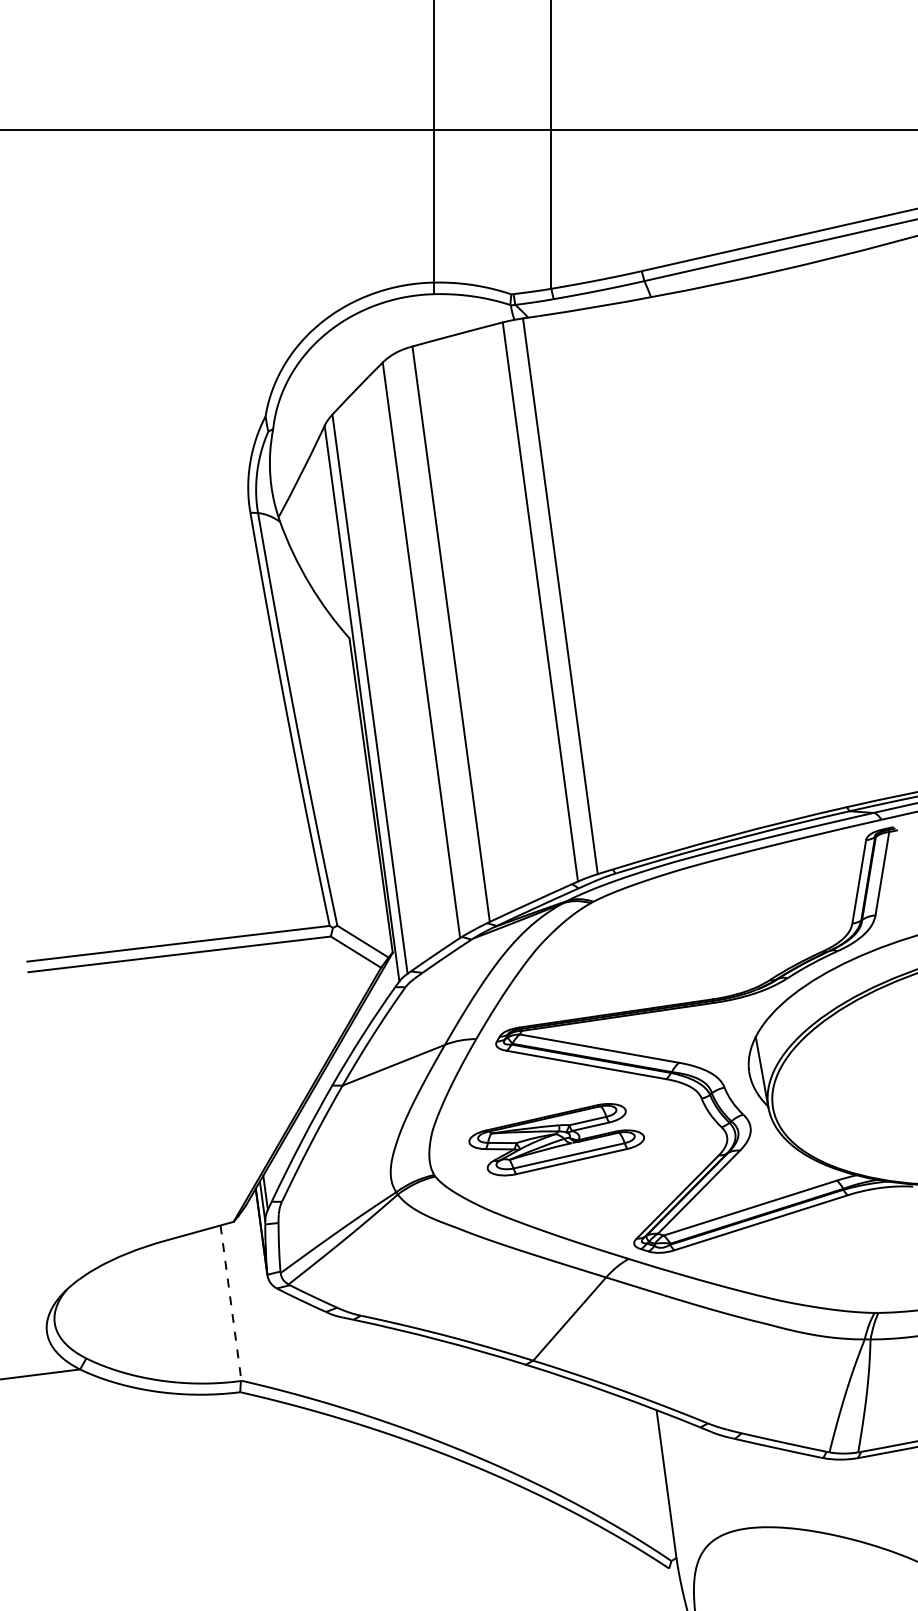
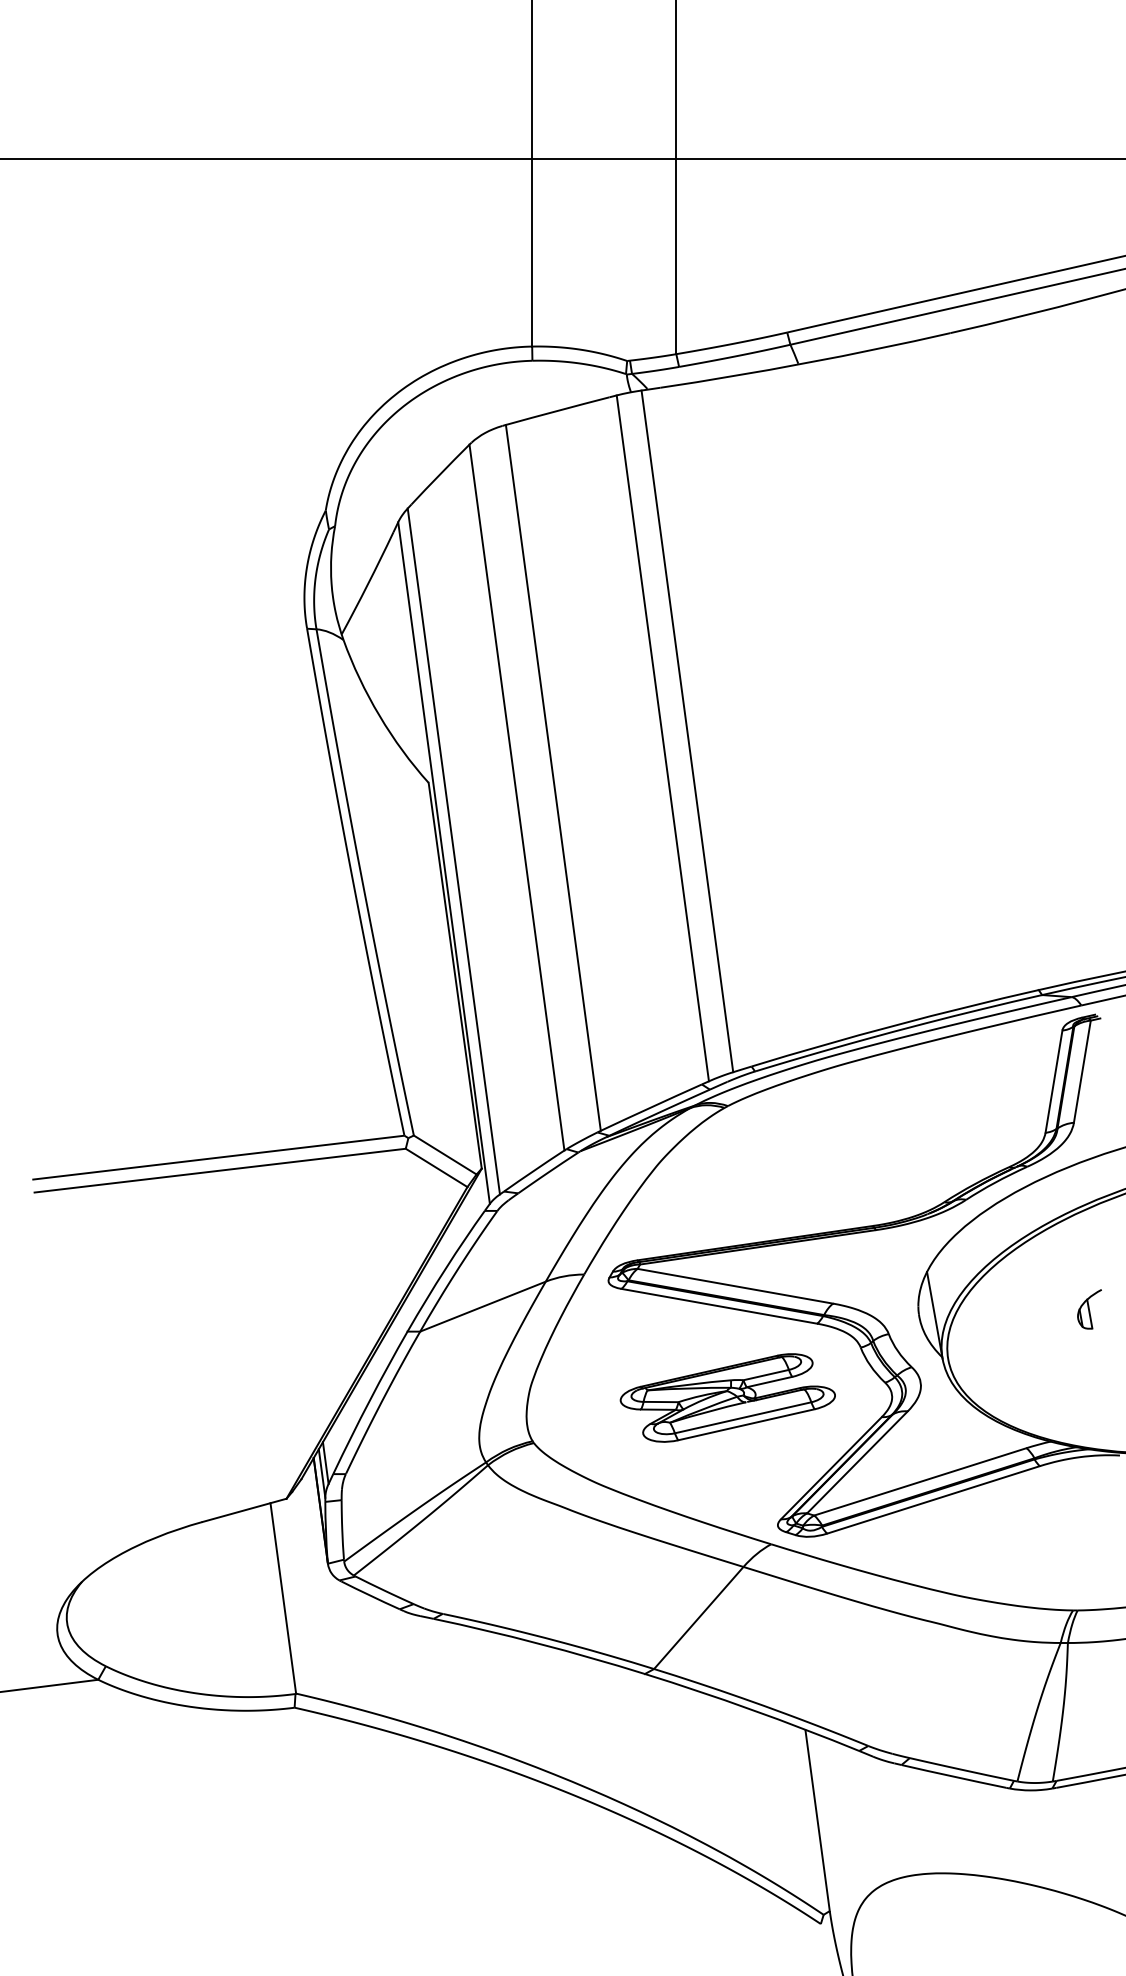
part: (888, 1067) -> (1089, 1309), added
part: (556, 1139) -> (727, 1397), moved
line: (231, 1303) -> (283, 1598), dashed -> solid

